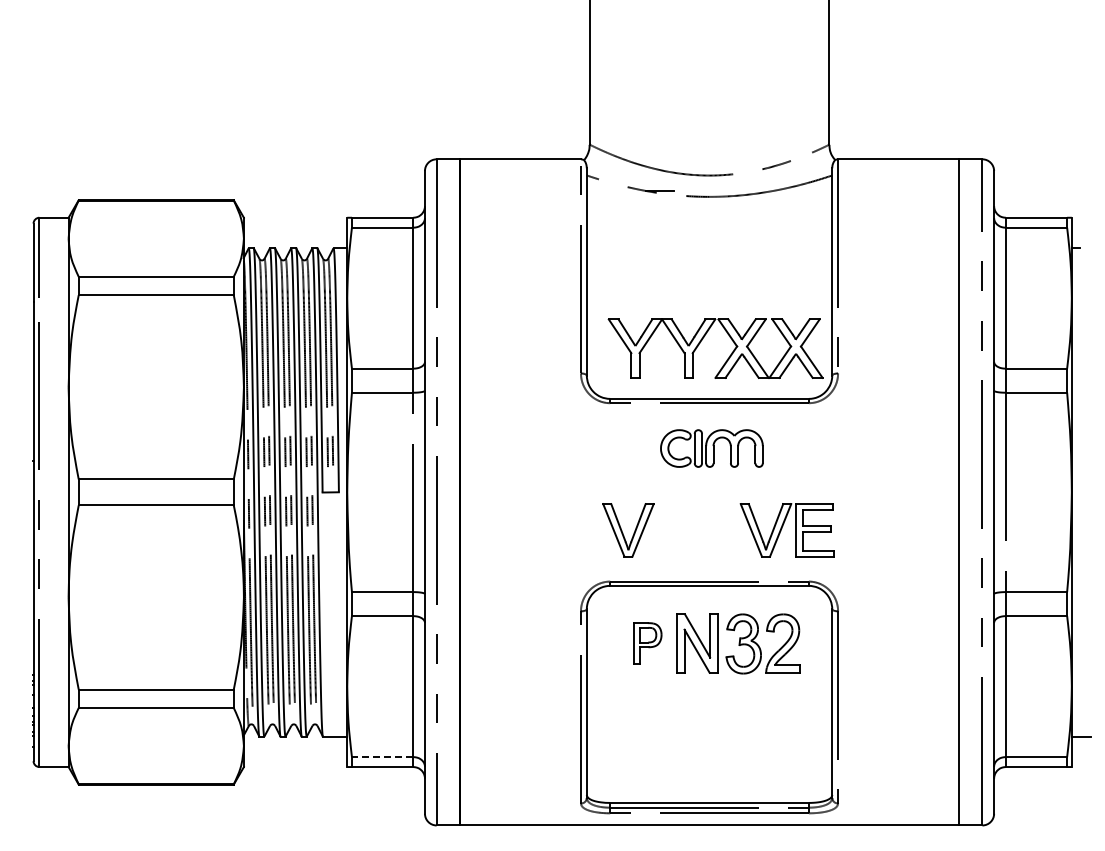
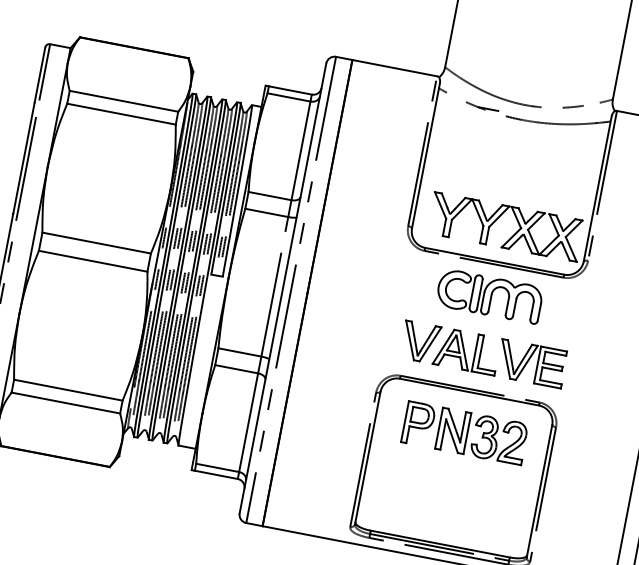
part: (711, 448) -> (489, 296), size x1.43
part: (694, 530) -> (466, 351), added
part: (647, 643) -> (418, 424), size x1.43
line: (382, 757) -> (217, 468), dashed -> solid

